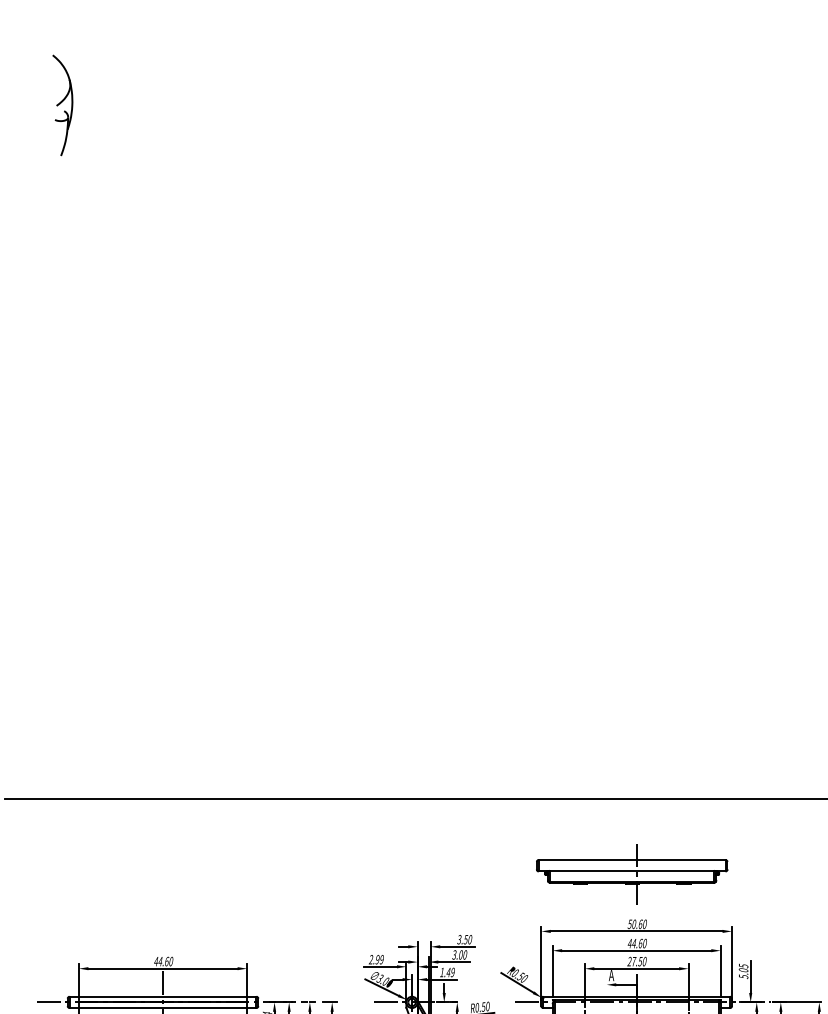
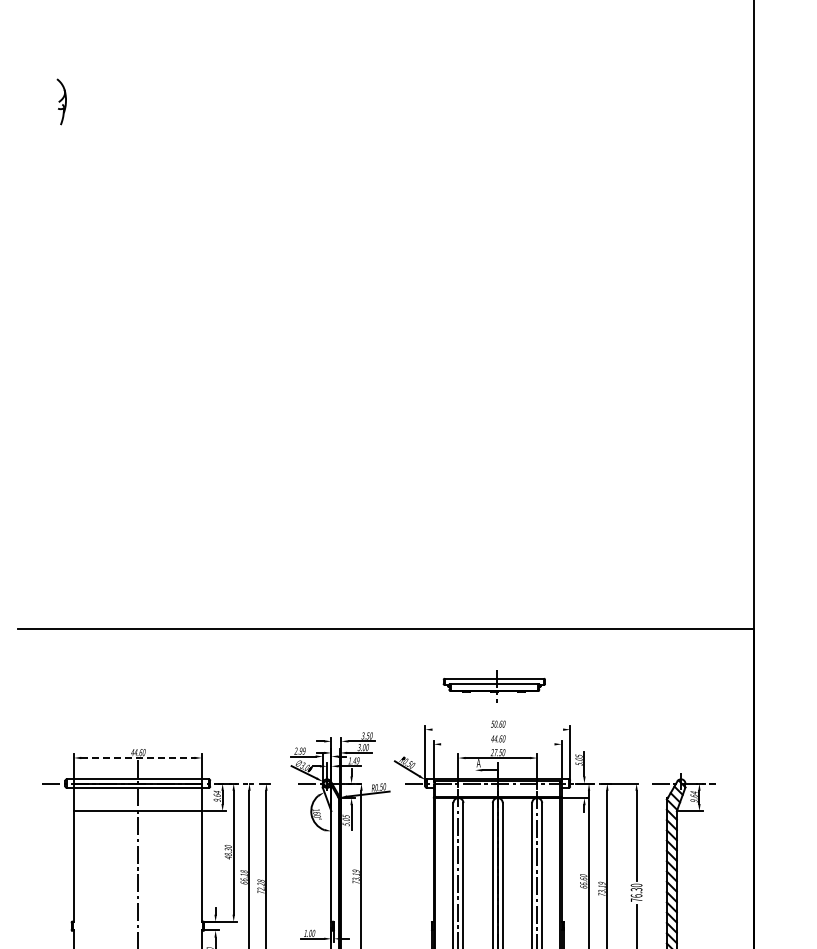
part: (62, 104) -> (61, 101), size x0.6
part: (632, 874) -> (494, 686), size x0.7
line: (636, 931) -> (497, 729), removed
line: (636, 950) -> (497, 744), removed
line: (162, 968) -> (137, 757), solid -> dashed

